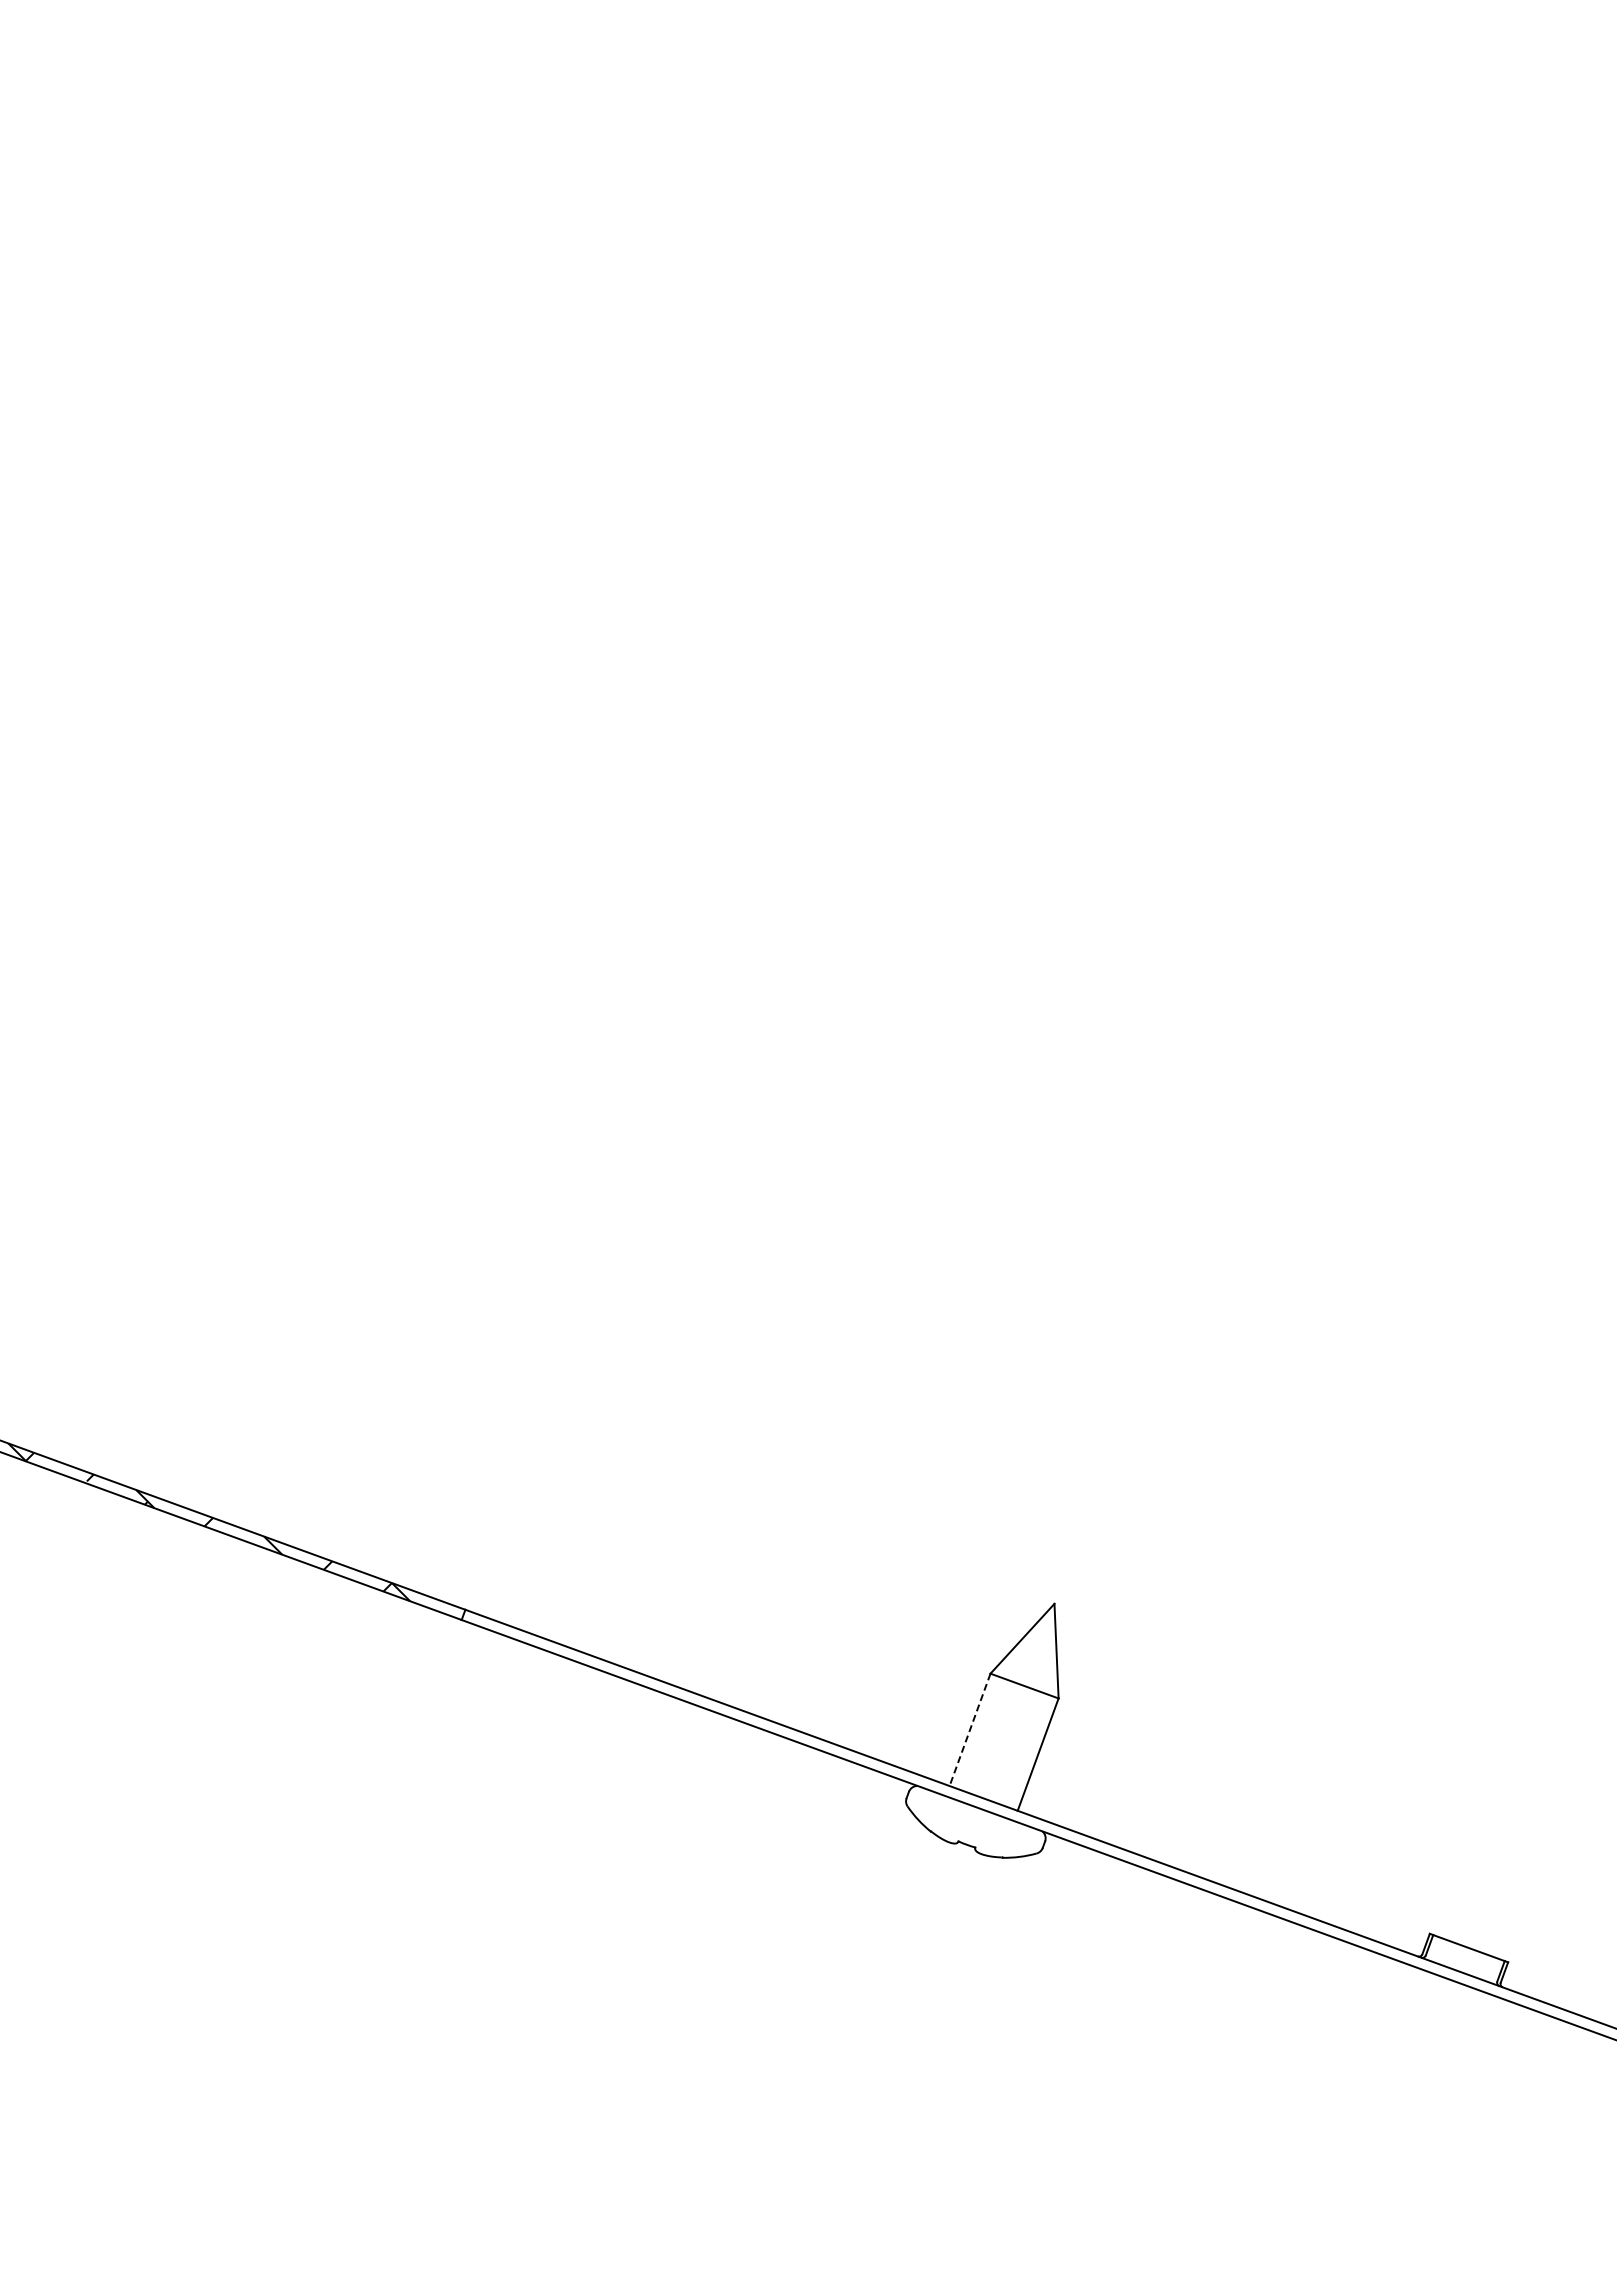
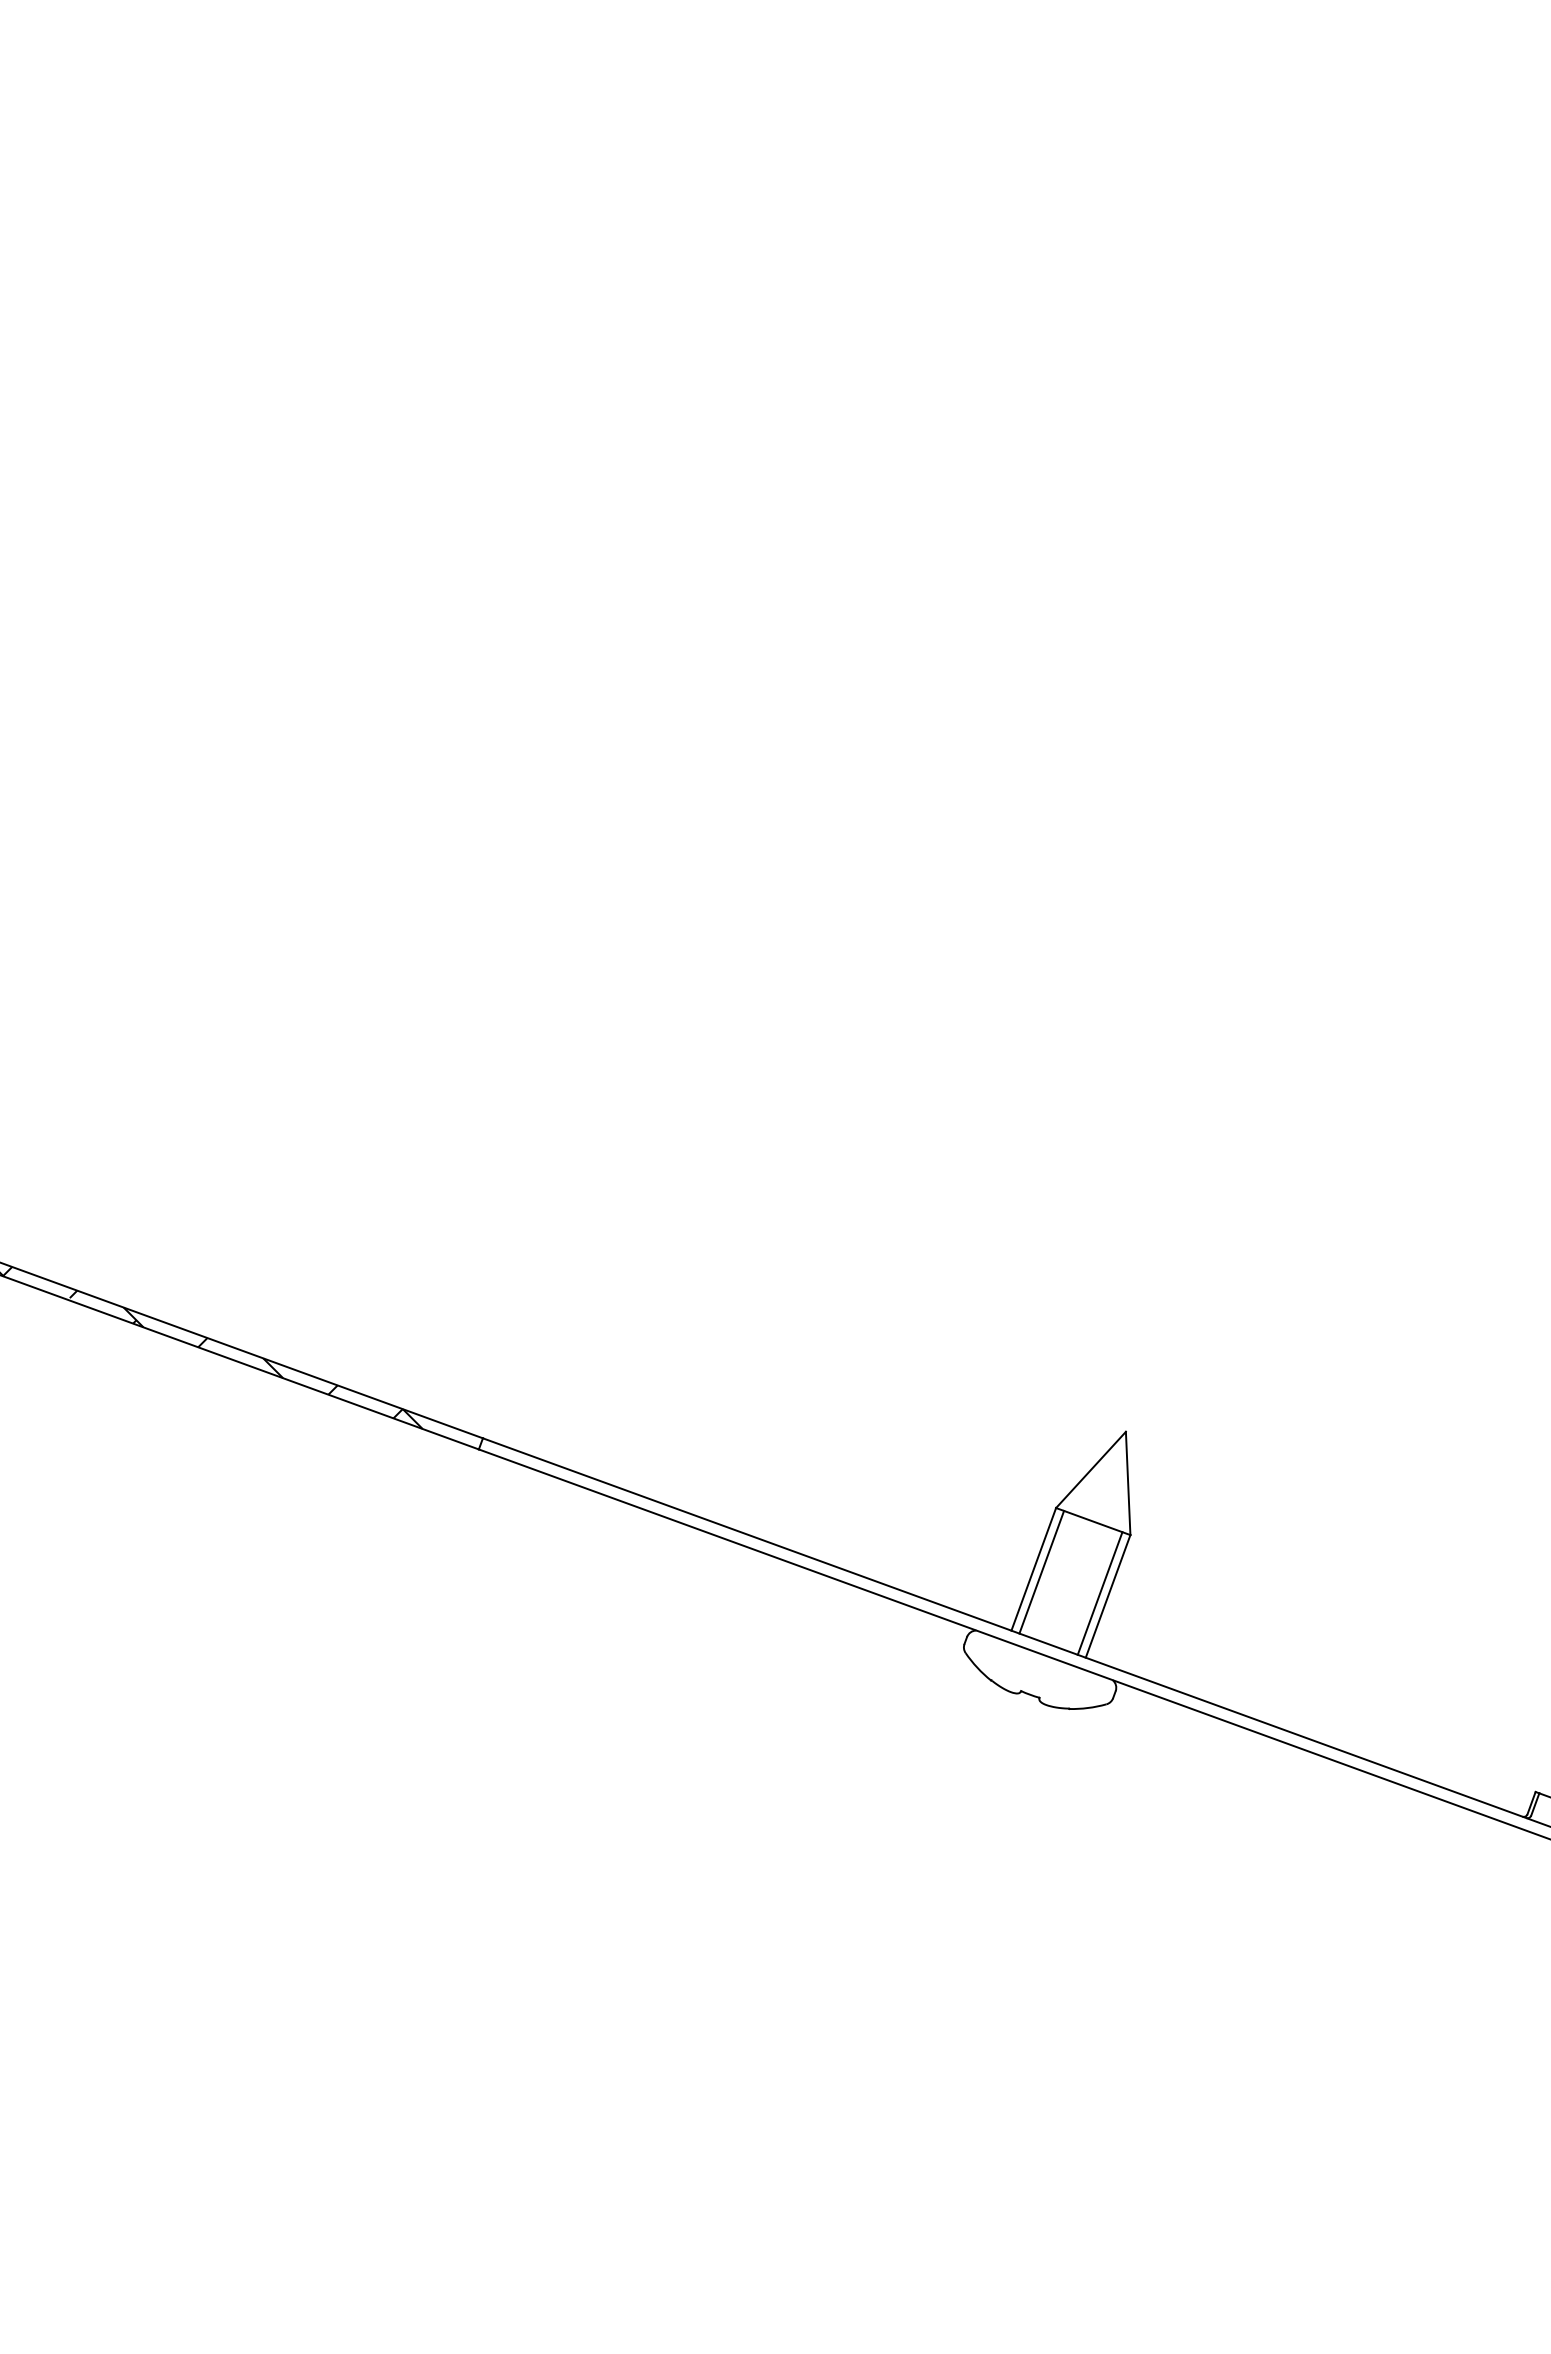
line: (970, 1729) -> (1034, 1568), dashed -> solid
line: (976, 1732) -> (1040, 1572), added
line: (1030, 1751) -> (1099, 1592), added

